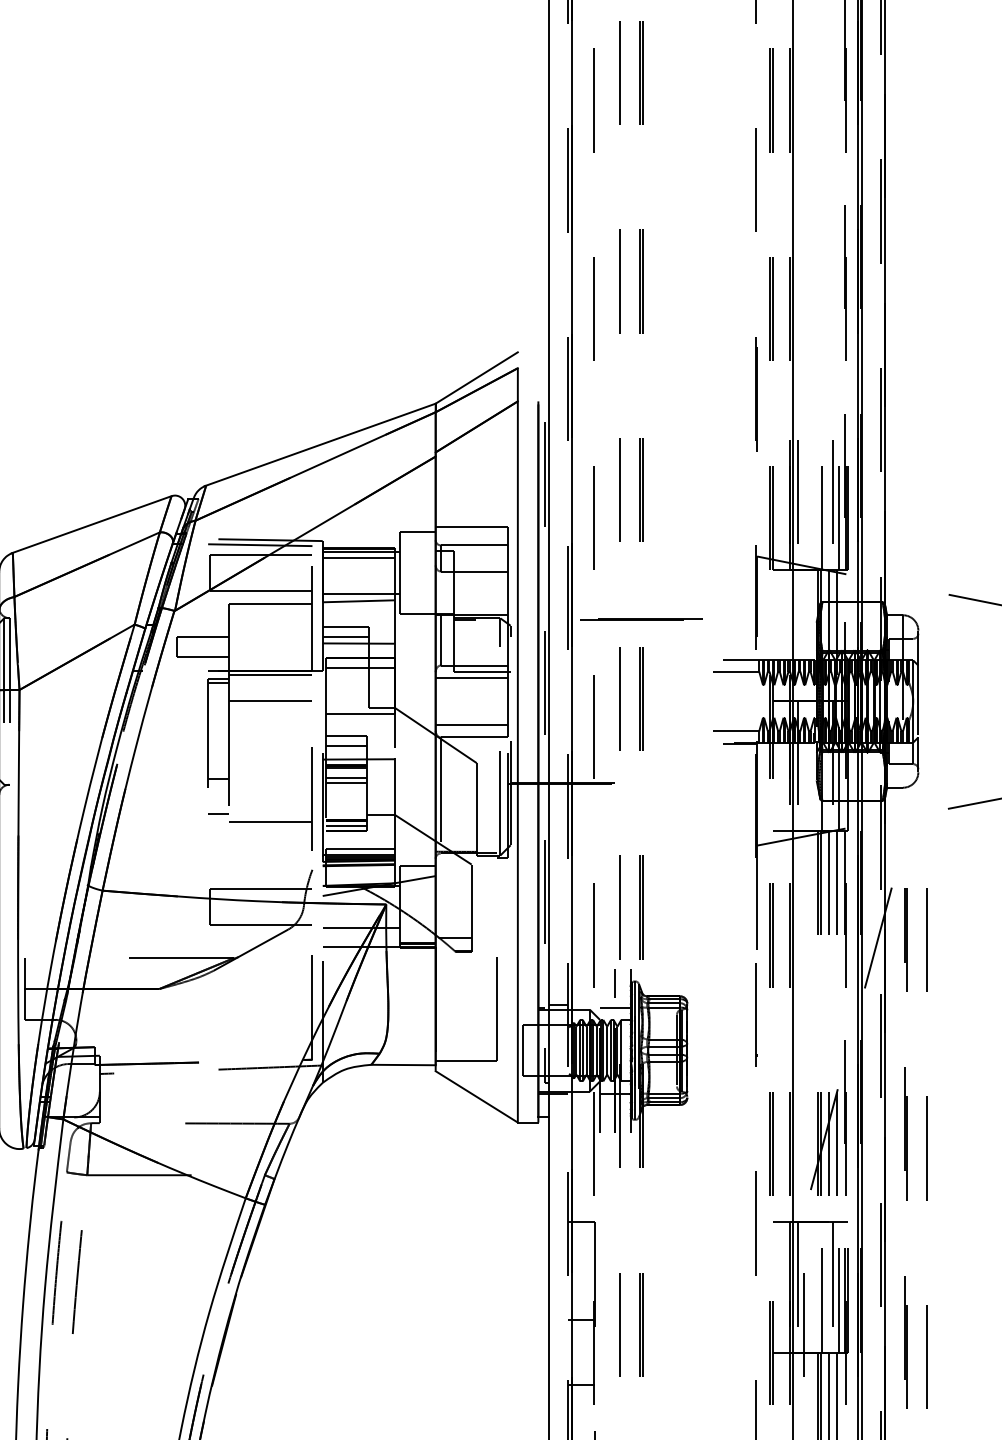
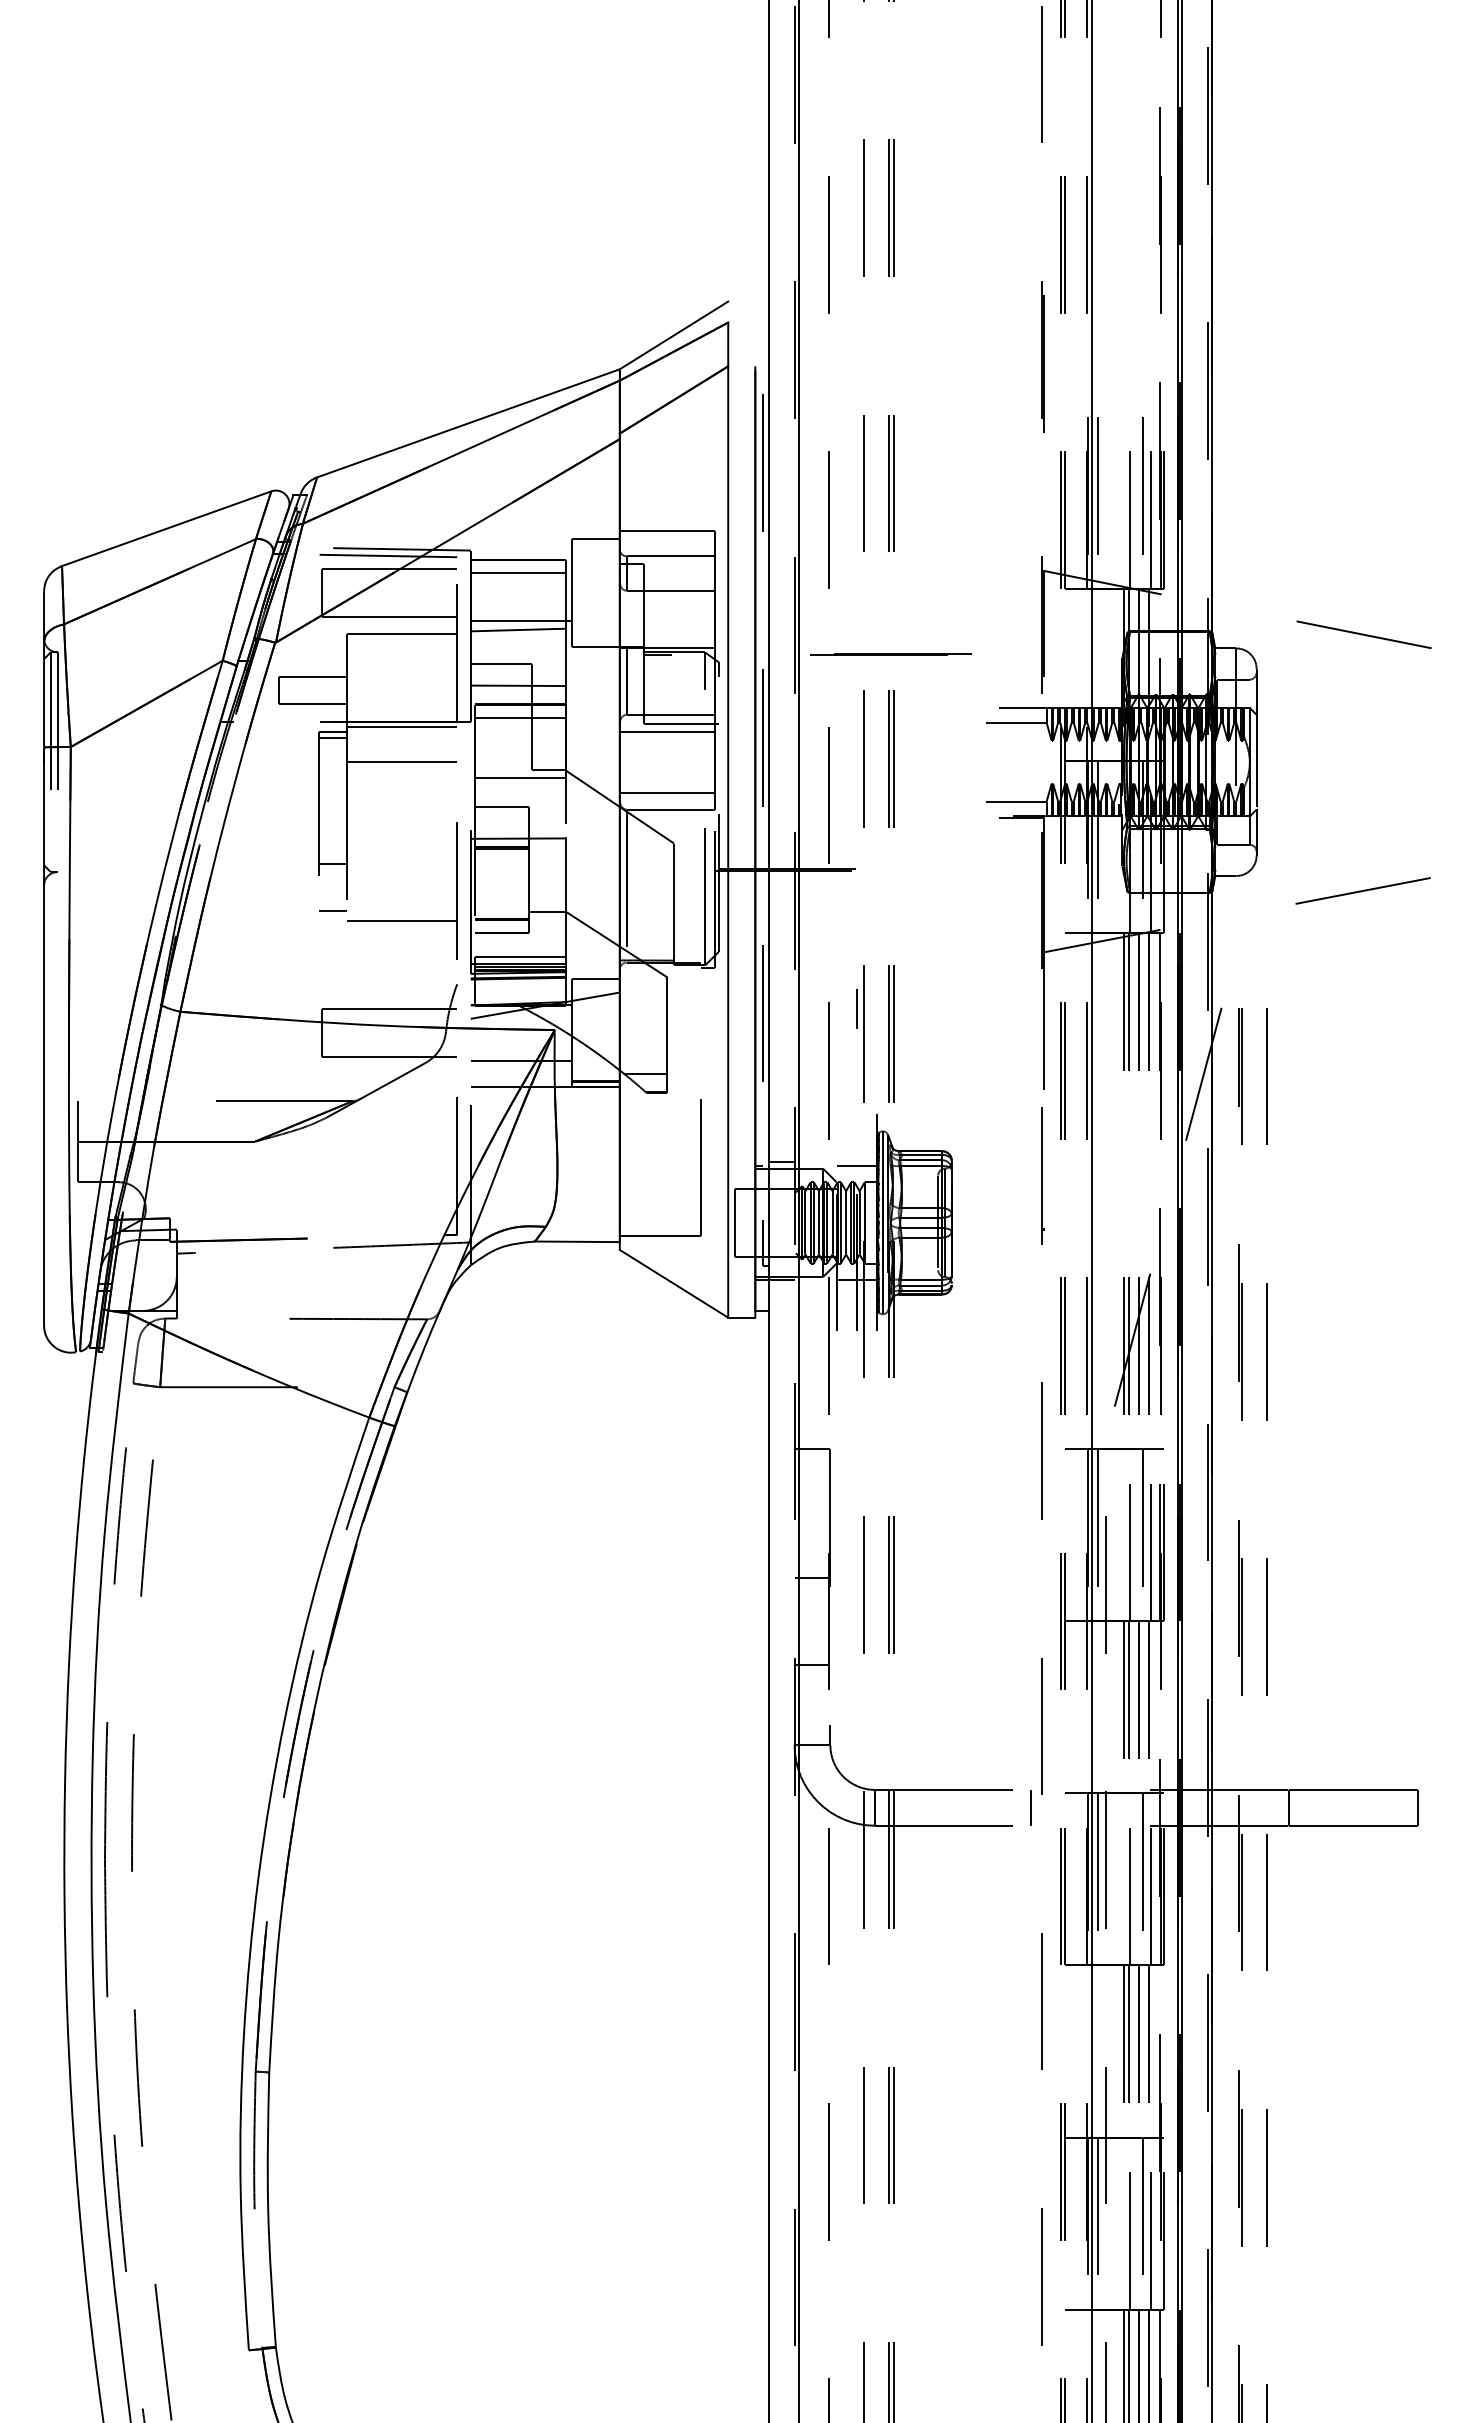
line: (361, 552) -> (521, 565), removed
line: (345, 637) -> (500, 677), removed
line: (345, 746) -> (501, 821), removed
line: (345, 778) -> (501, 863), removed
line: (345, 782) -> (501, 869), removed
line: (345, 826) -> (501, 926), removed
line: (615, 982) -> (856, 1008), moved

